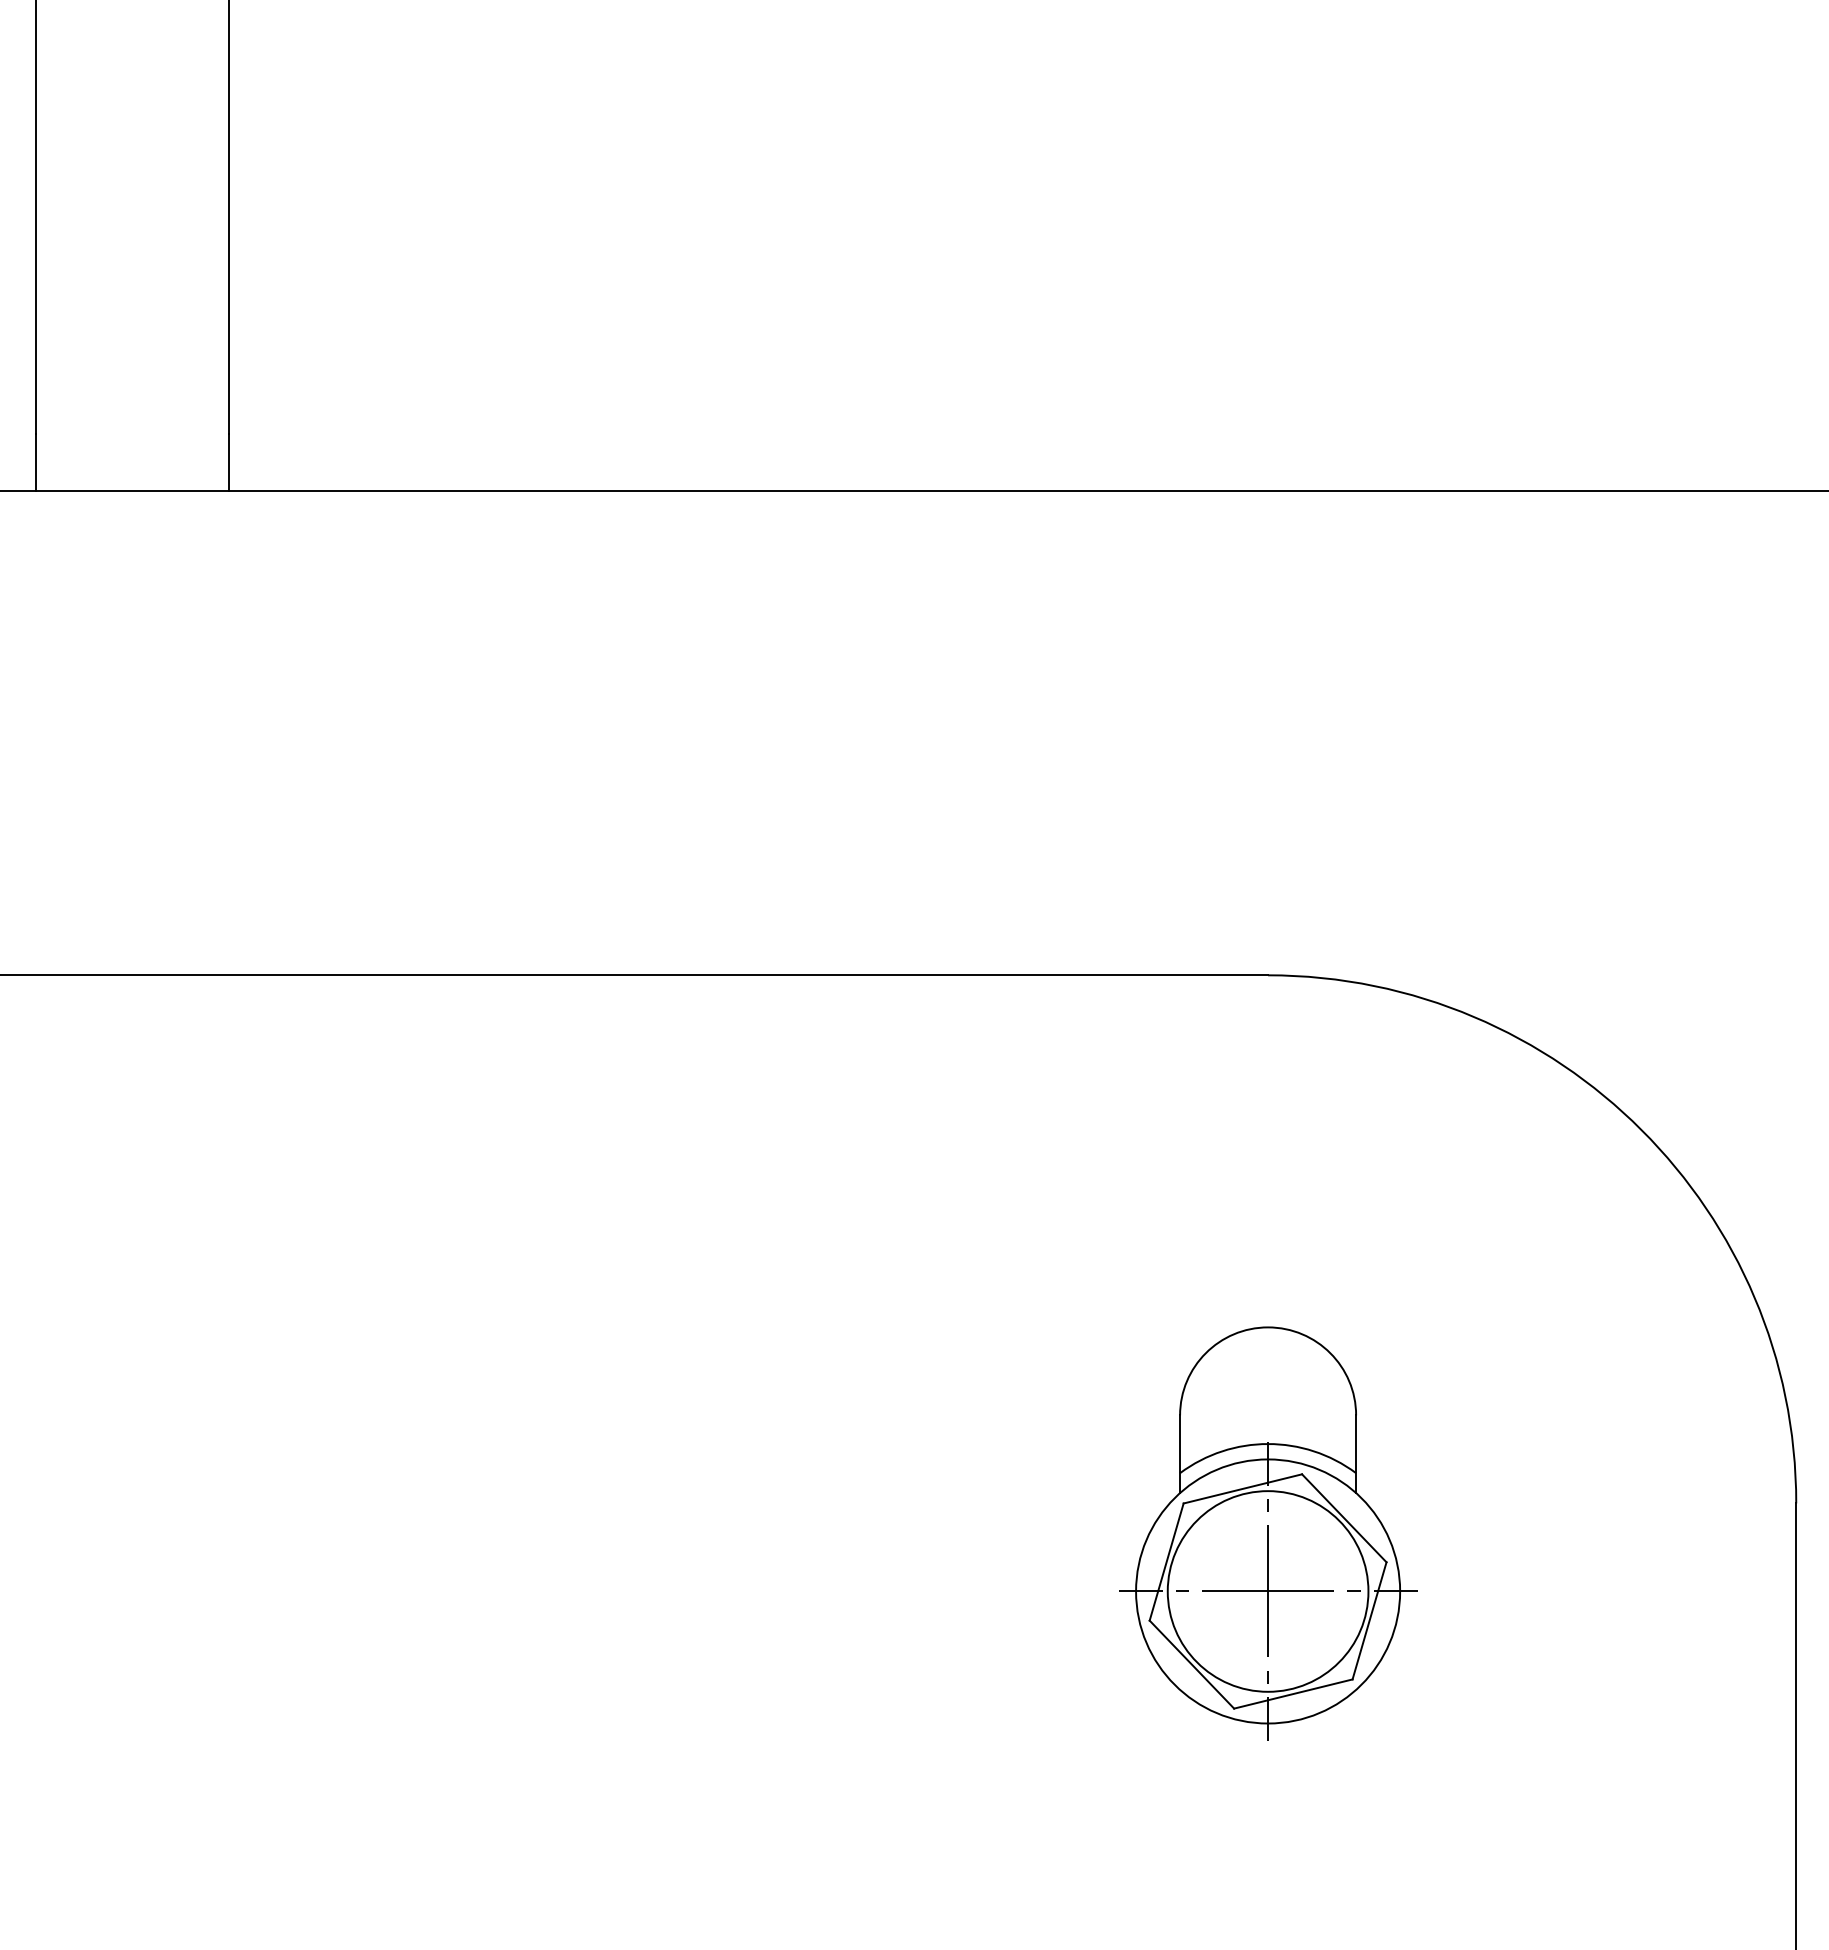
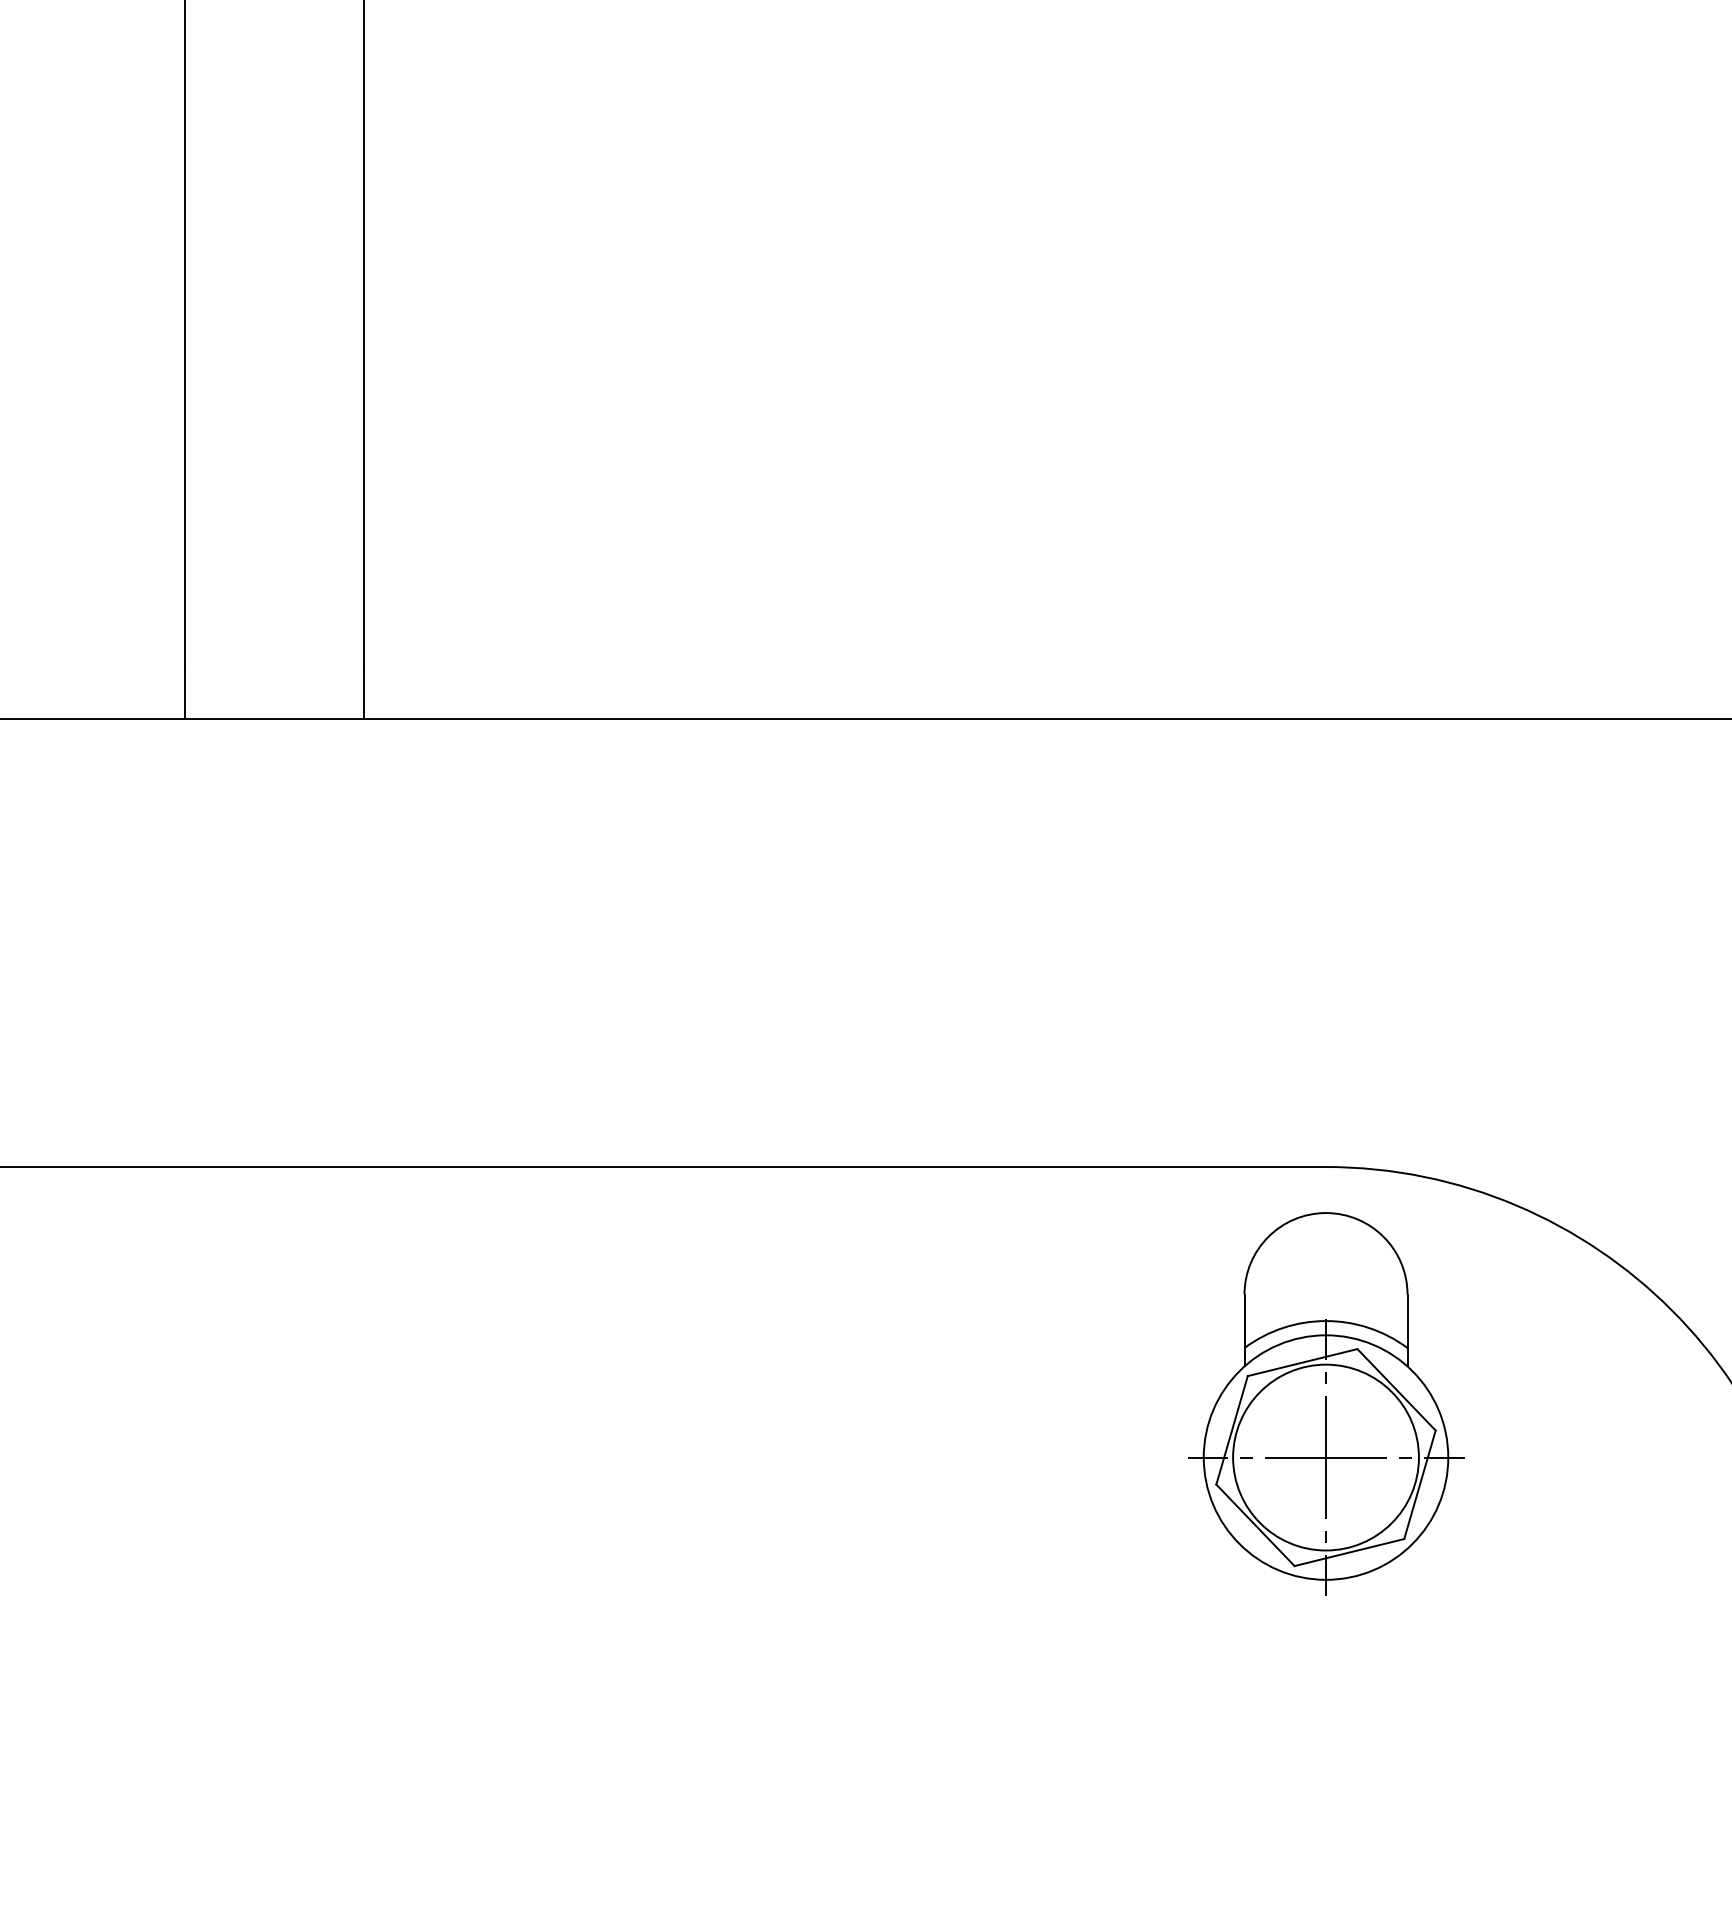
part: (1268, 1533) -> (1326, 1403), moved

